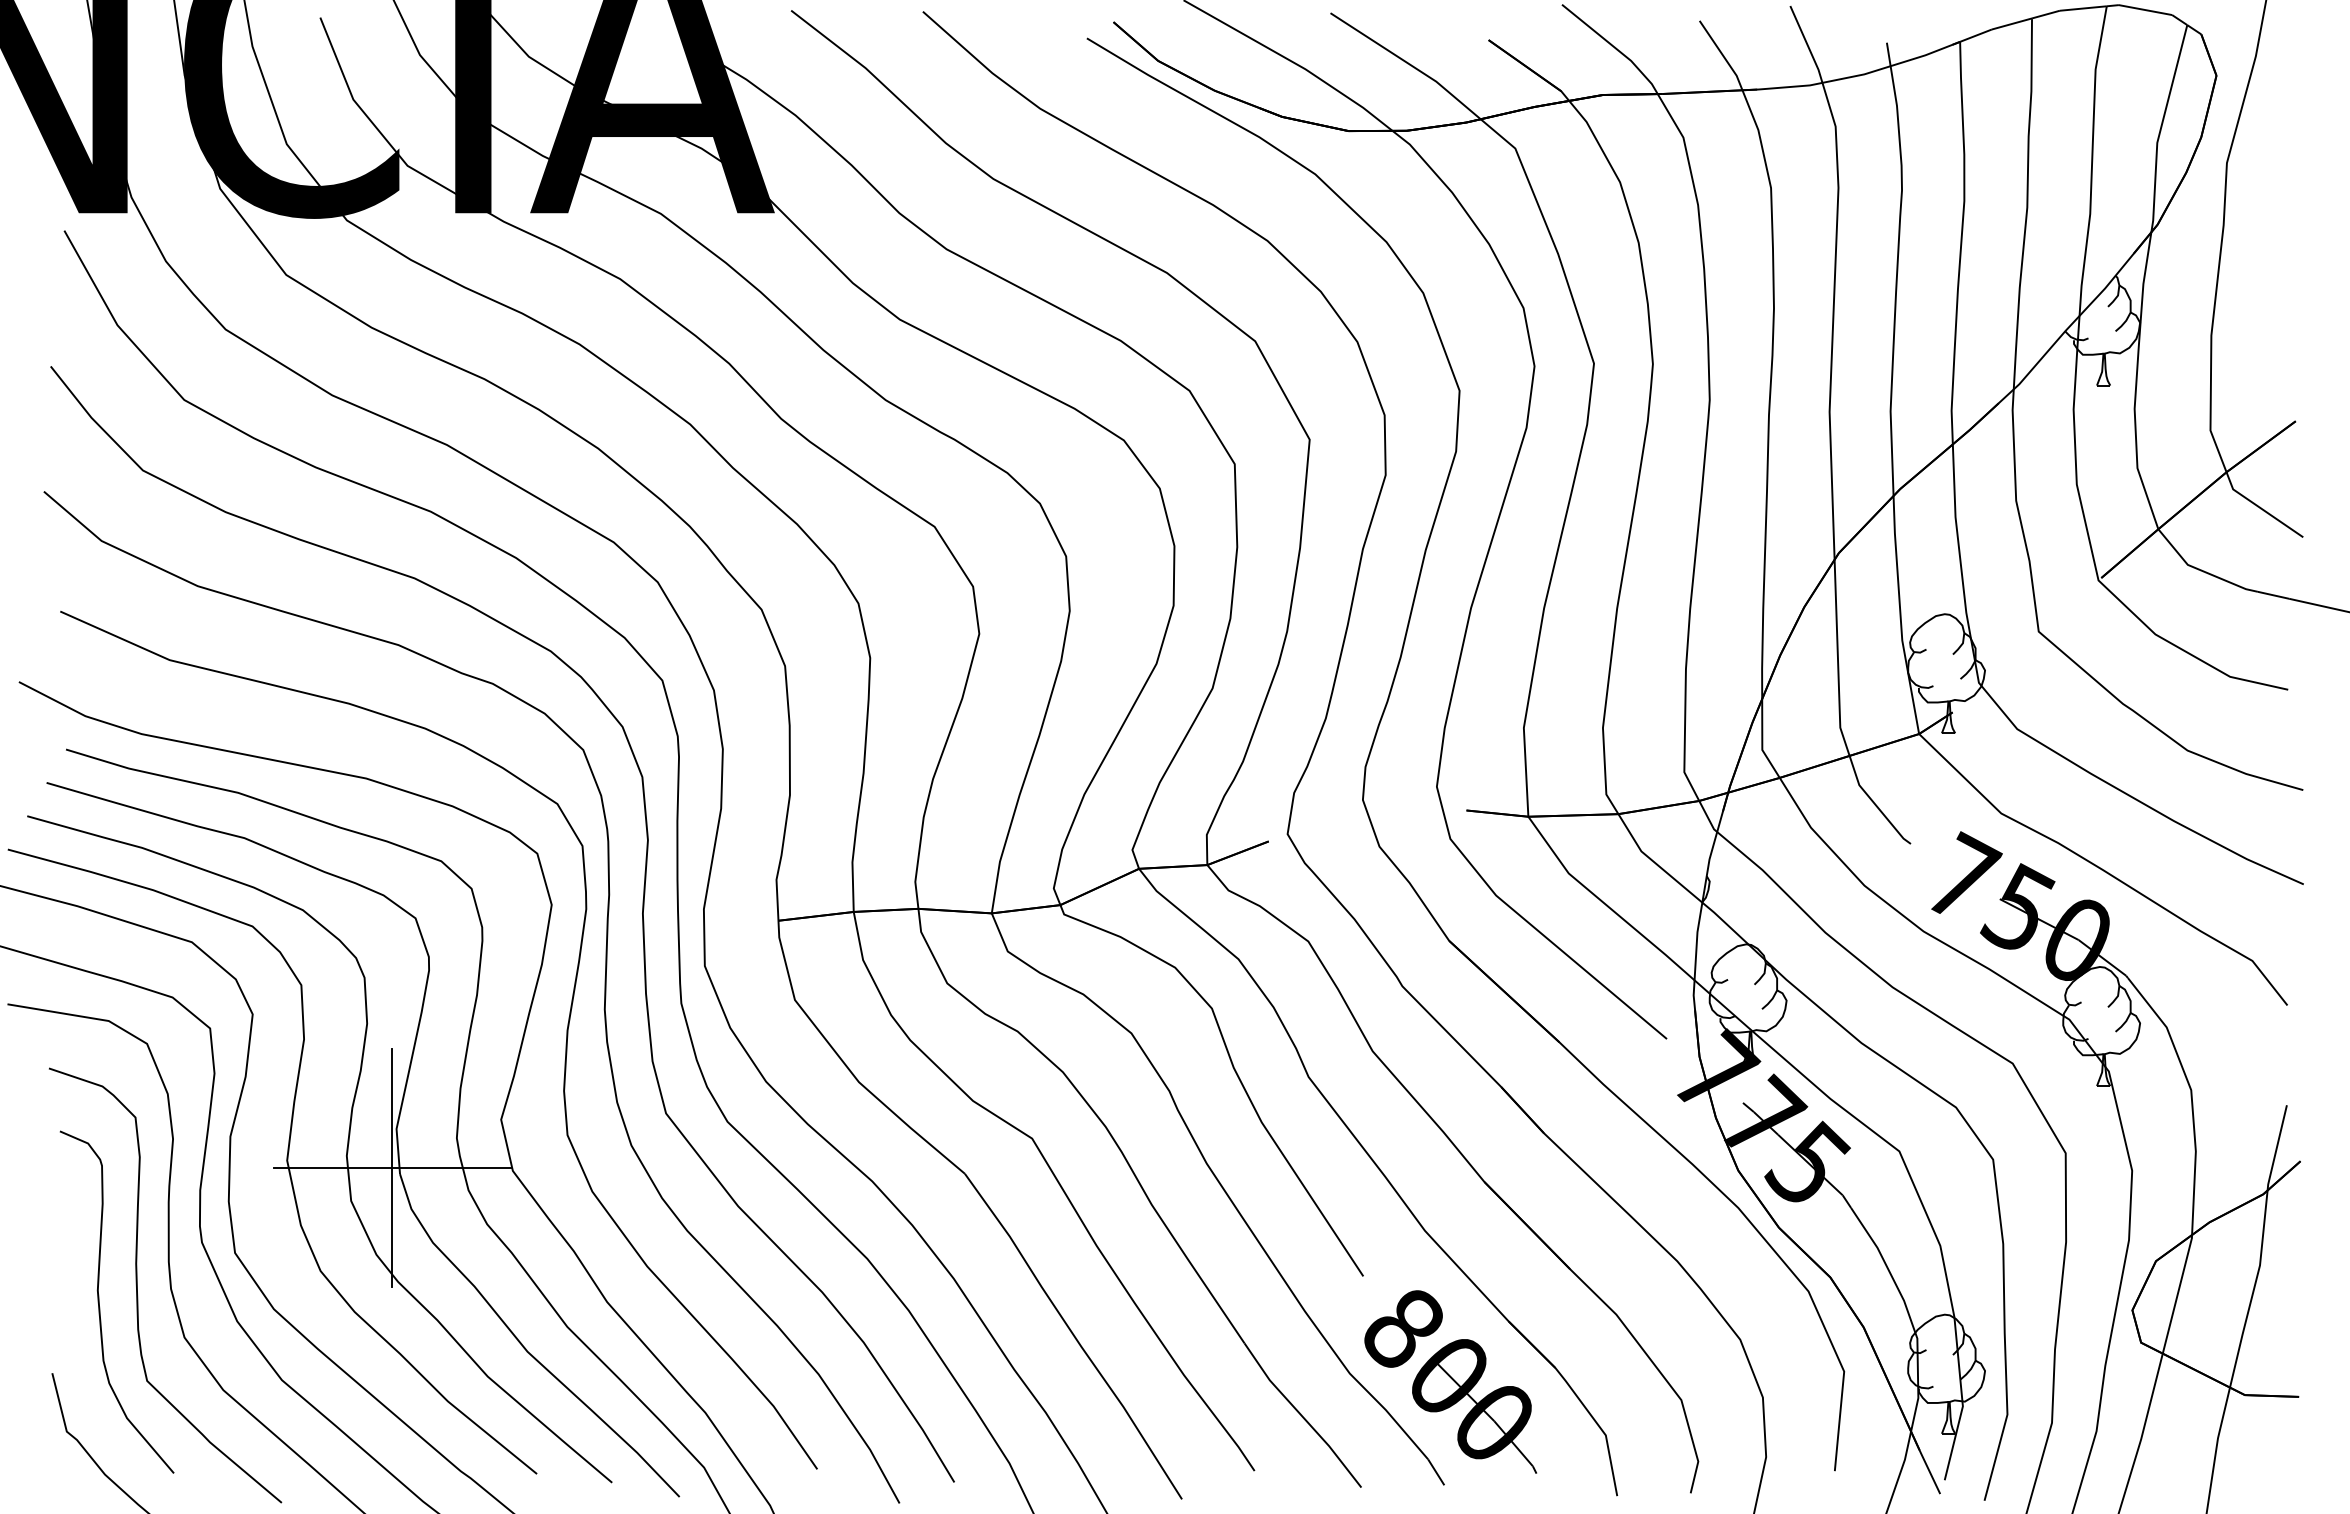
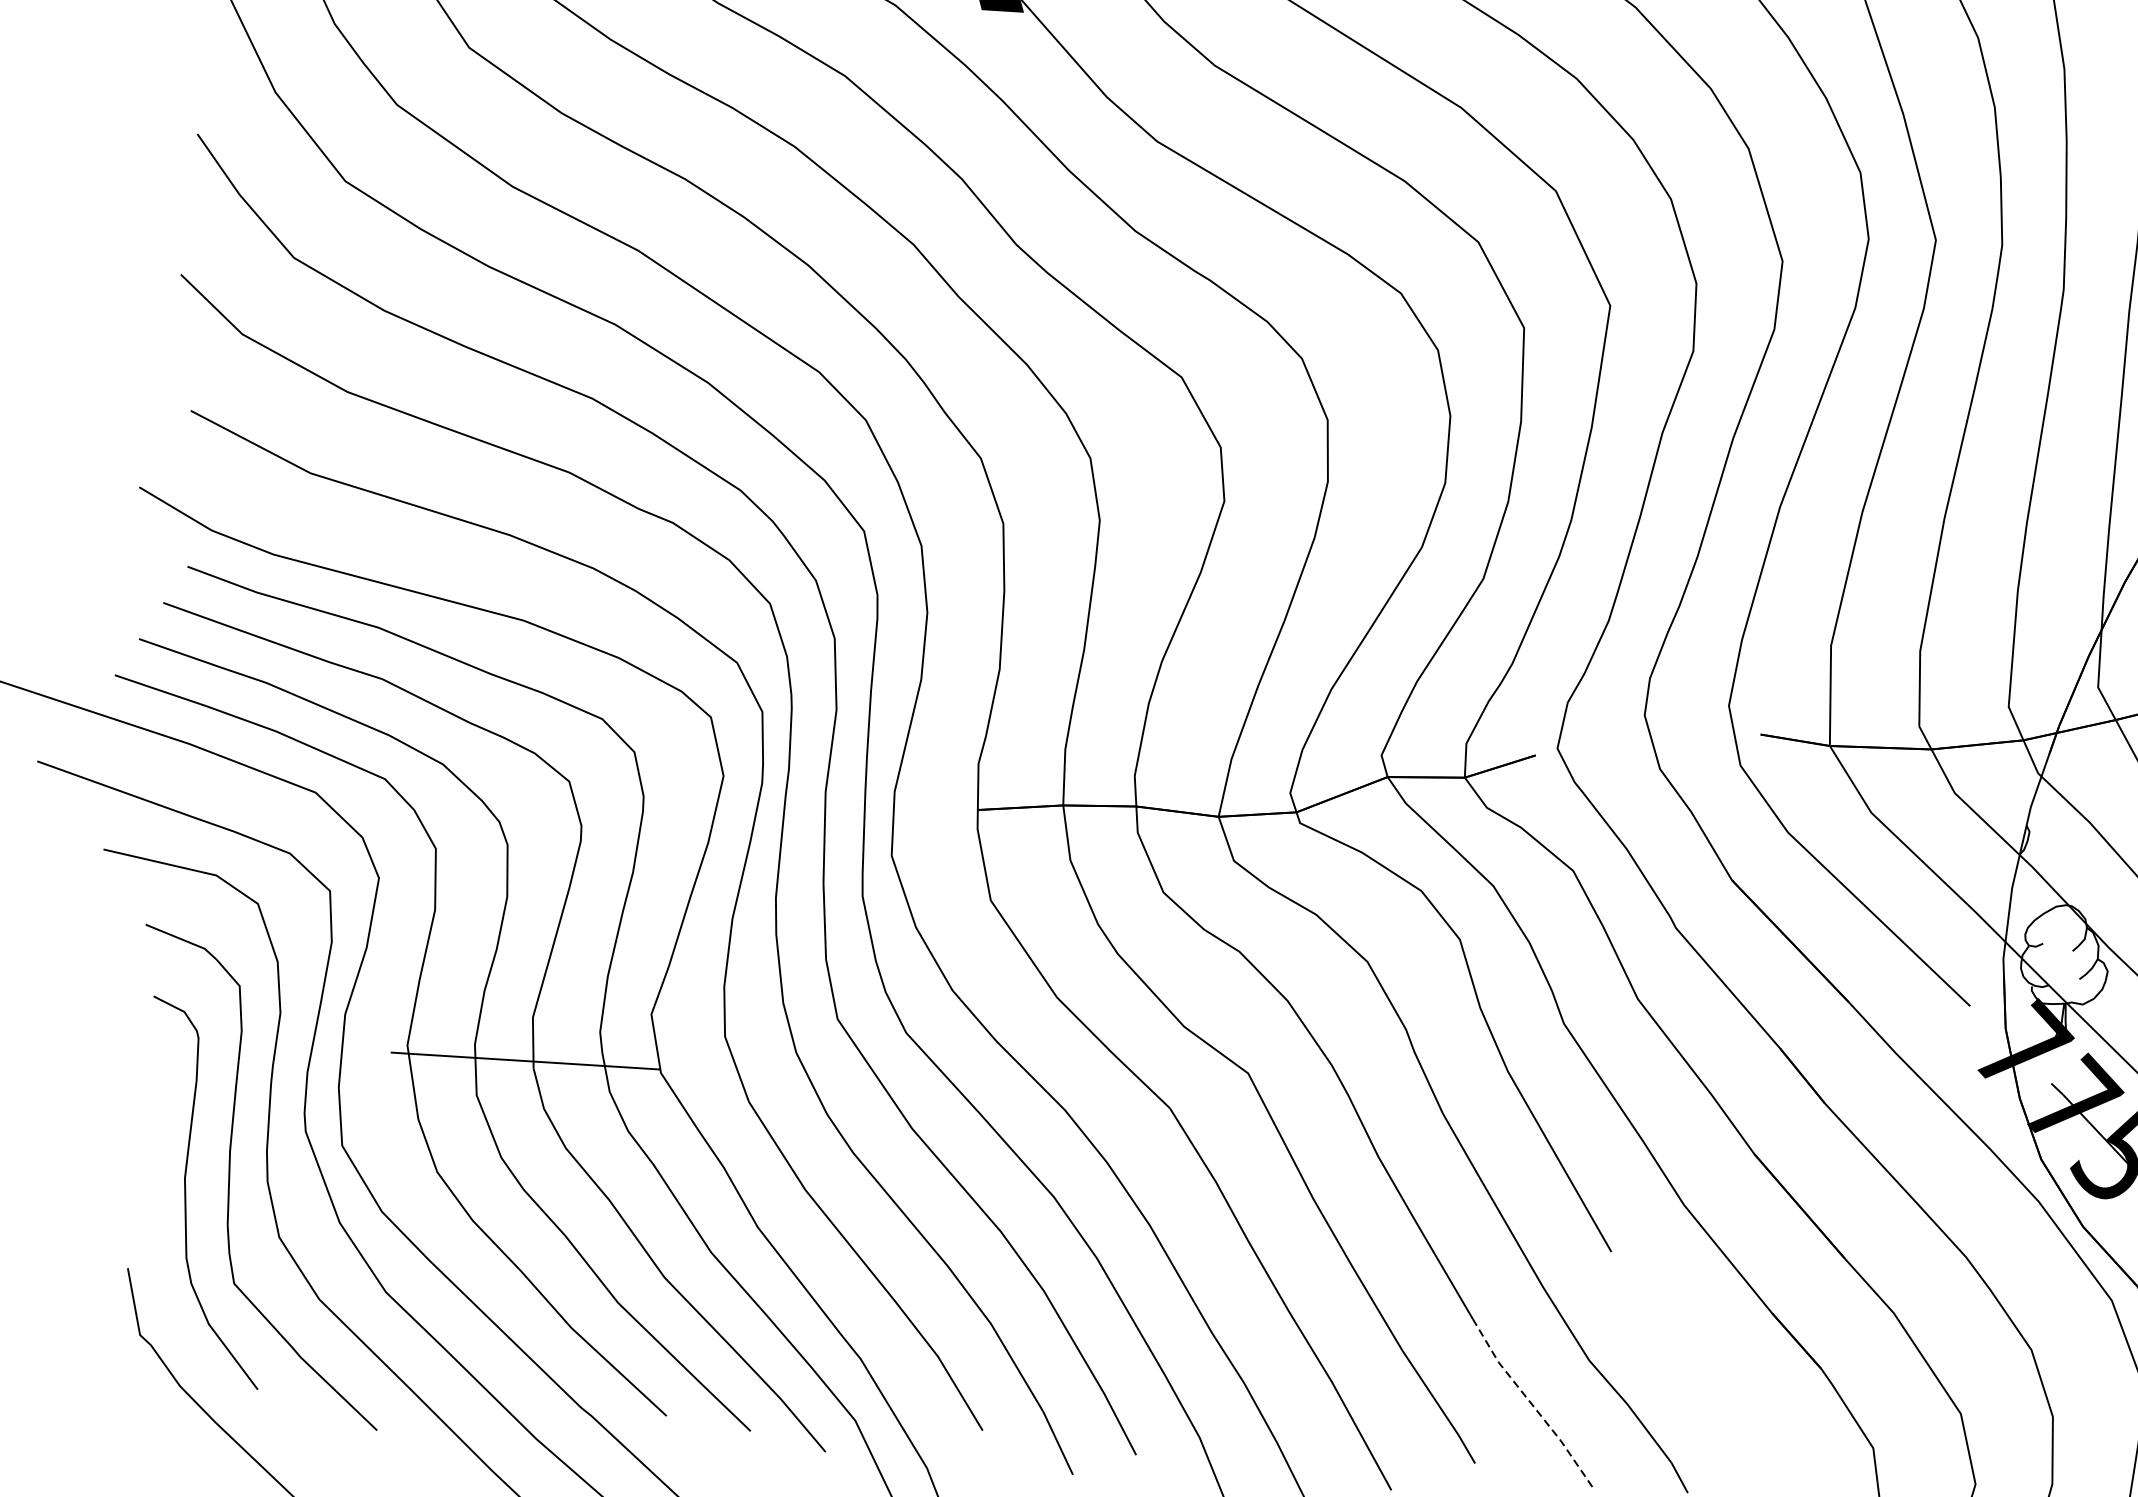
line: (392, 1167) -> (525, 1060), removed
part: (1450, 1381) -> (1702, 1376), removed
line: (1302, 1416) -> (1532, 1405), solid -> dashed

